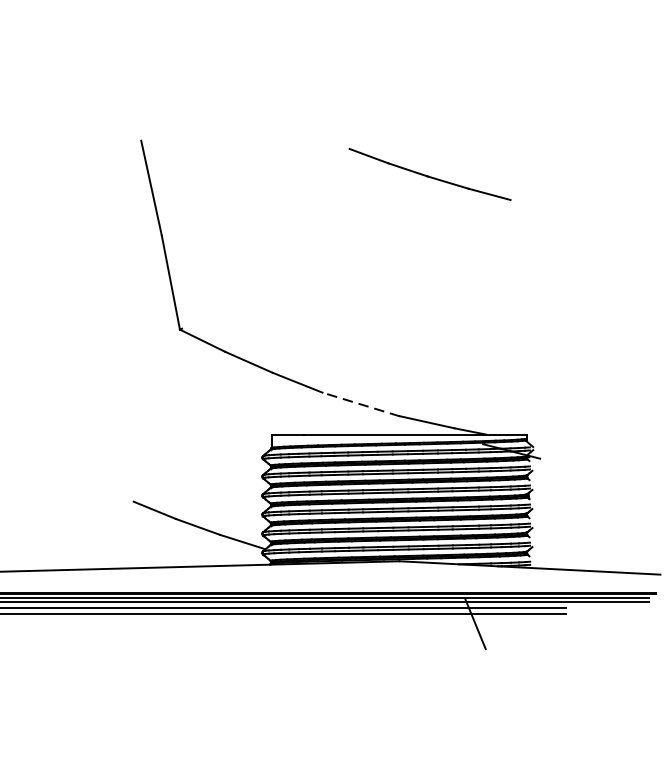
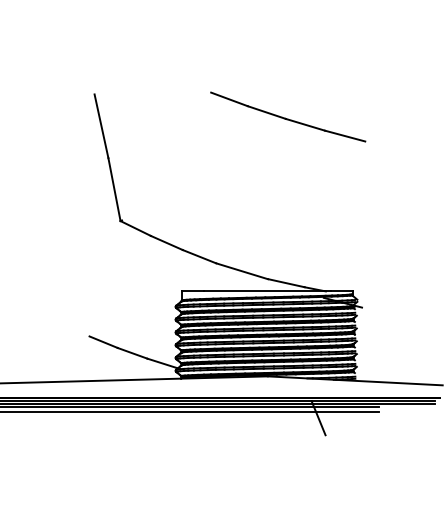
part: (430, 173) -> (288, 116), size x1.43
line: (360, 404) -> (241, 271), dashed -> solid

